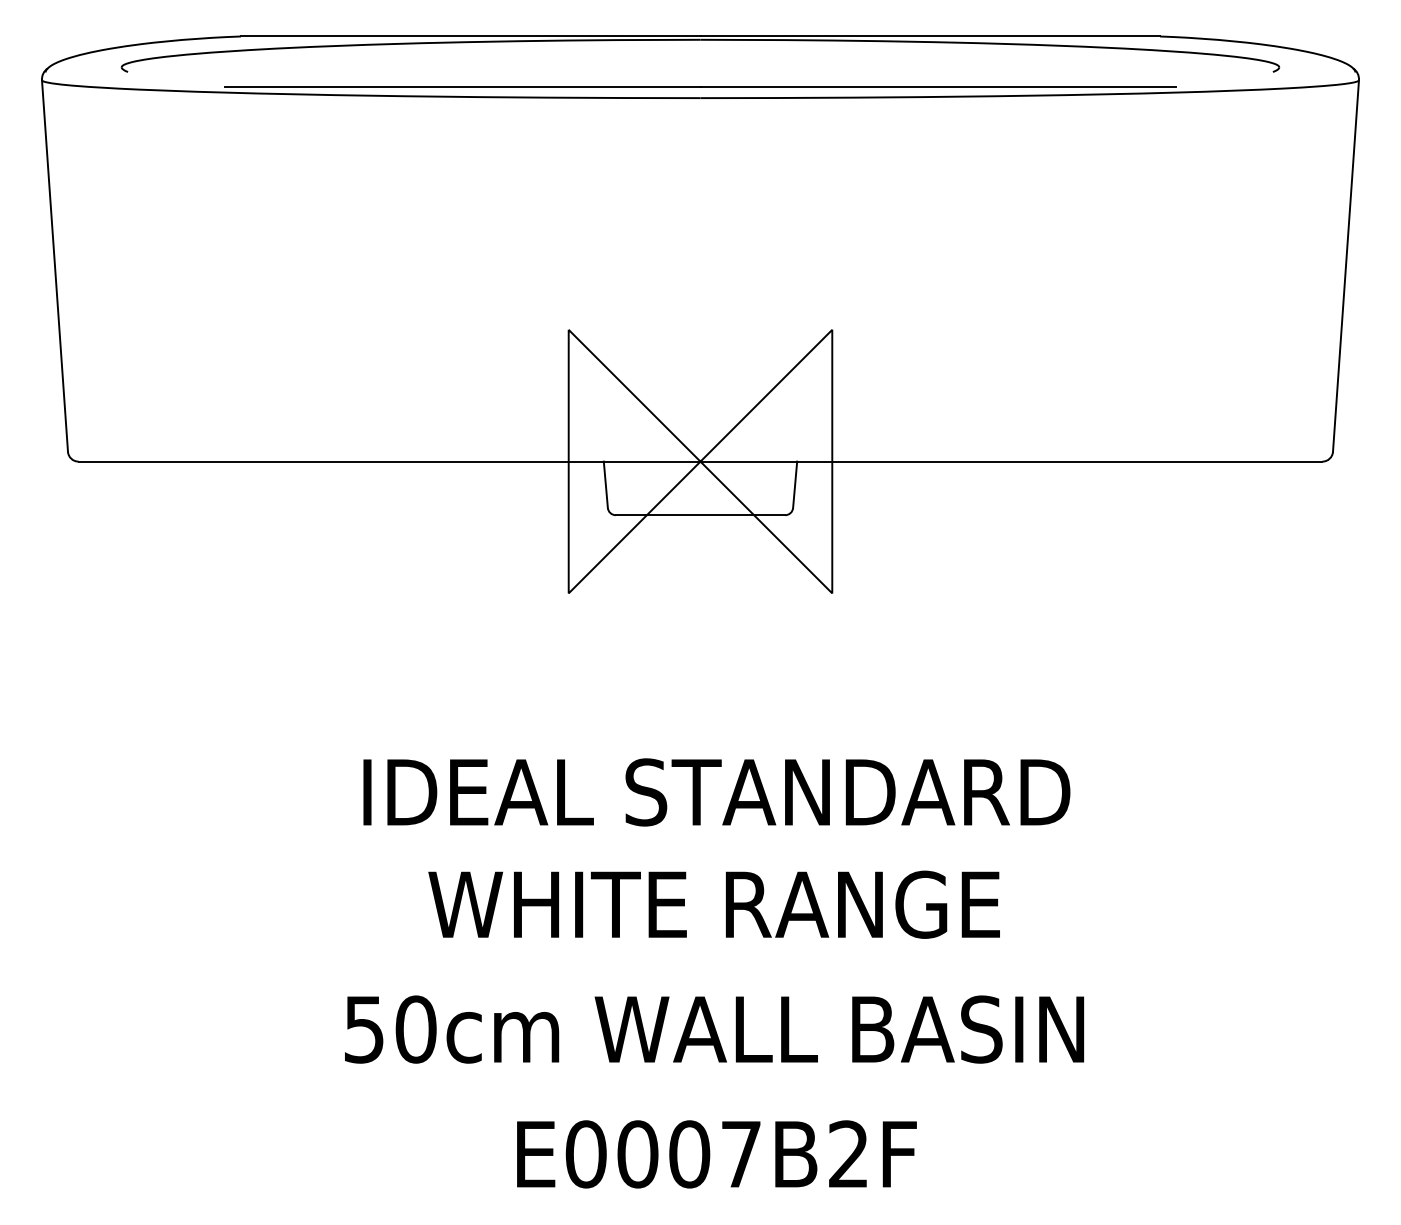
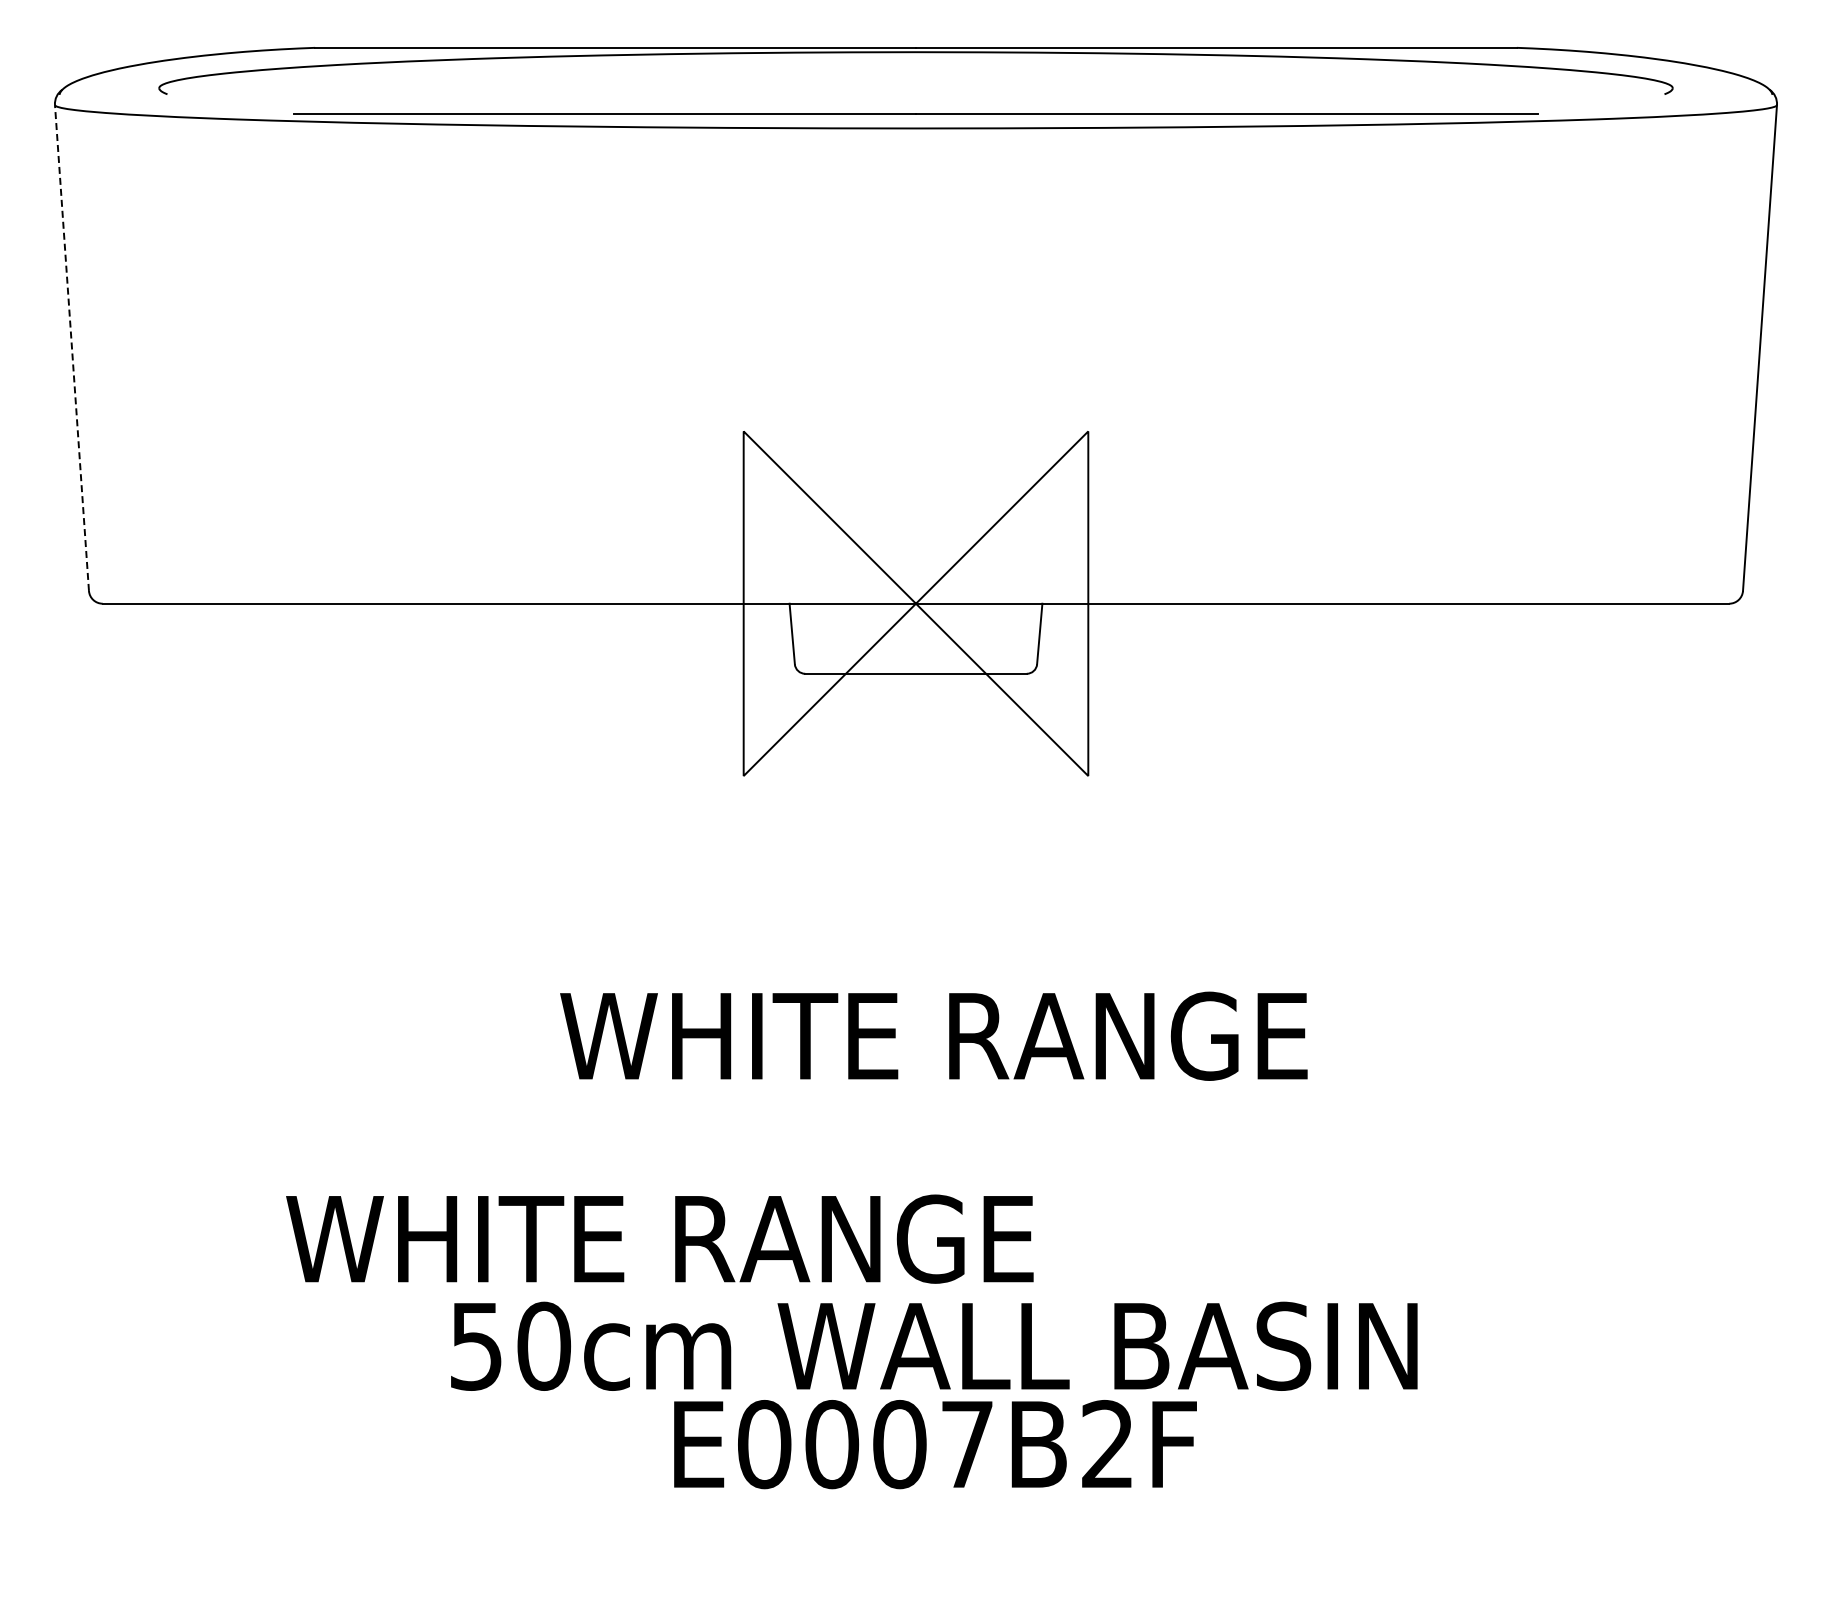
line: (54, 265) -> (71, 347), solid -> dashed
text: (716, 791) -> (937, 1035), IDEAL STANDARD -> WHITE RANGE
text: (713, 904) -> (659, 1238), moved
text: (716, 1154) -> (935, 1444), moved

